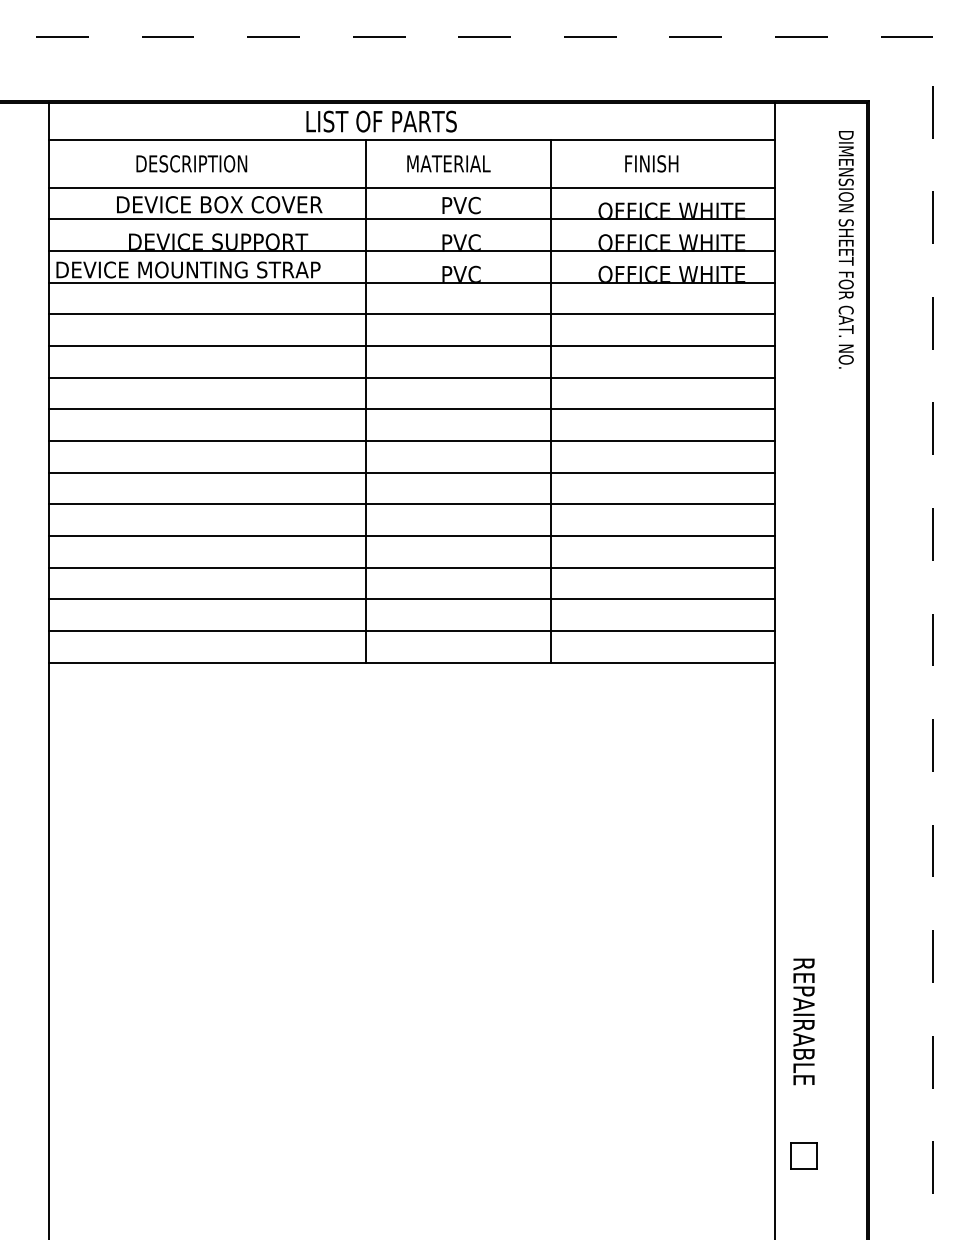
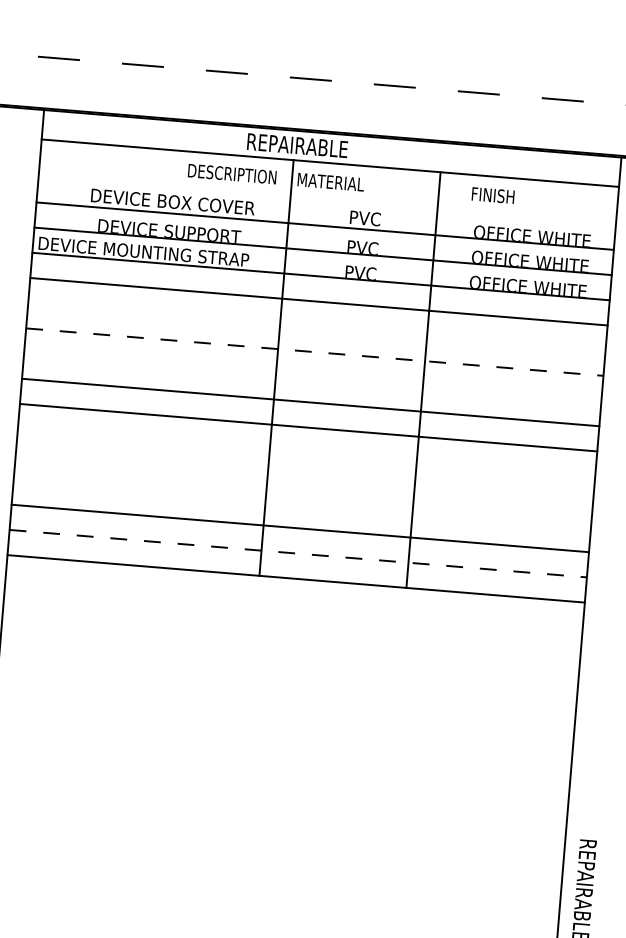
text: (382, 121) -> (308, 146), LIST OF PARTS -> REPAIRABLE
text: (191, 163) -> (232, 173), moved
text: (448, 163) -> (330, 181), moved
text: (651, 163) -> (493, 195), moved
line: (412, 187) -> (327, 200), removed
line: (412, 345) -> (317, 326), removed
line: (412, 377) -> (315, 352), solid -> dashed
line: (412, 409) -> (313, 377), removed
line: (412, 504) -> (306, 453), removed
line: (412, 535) -> (304, 477), removed
line: (412, 567) -> (302, 503), removed
line: (412, 630) -> (298, 553), solid -> dashed

